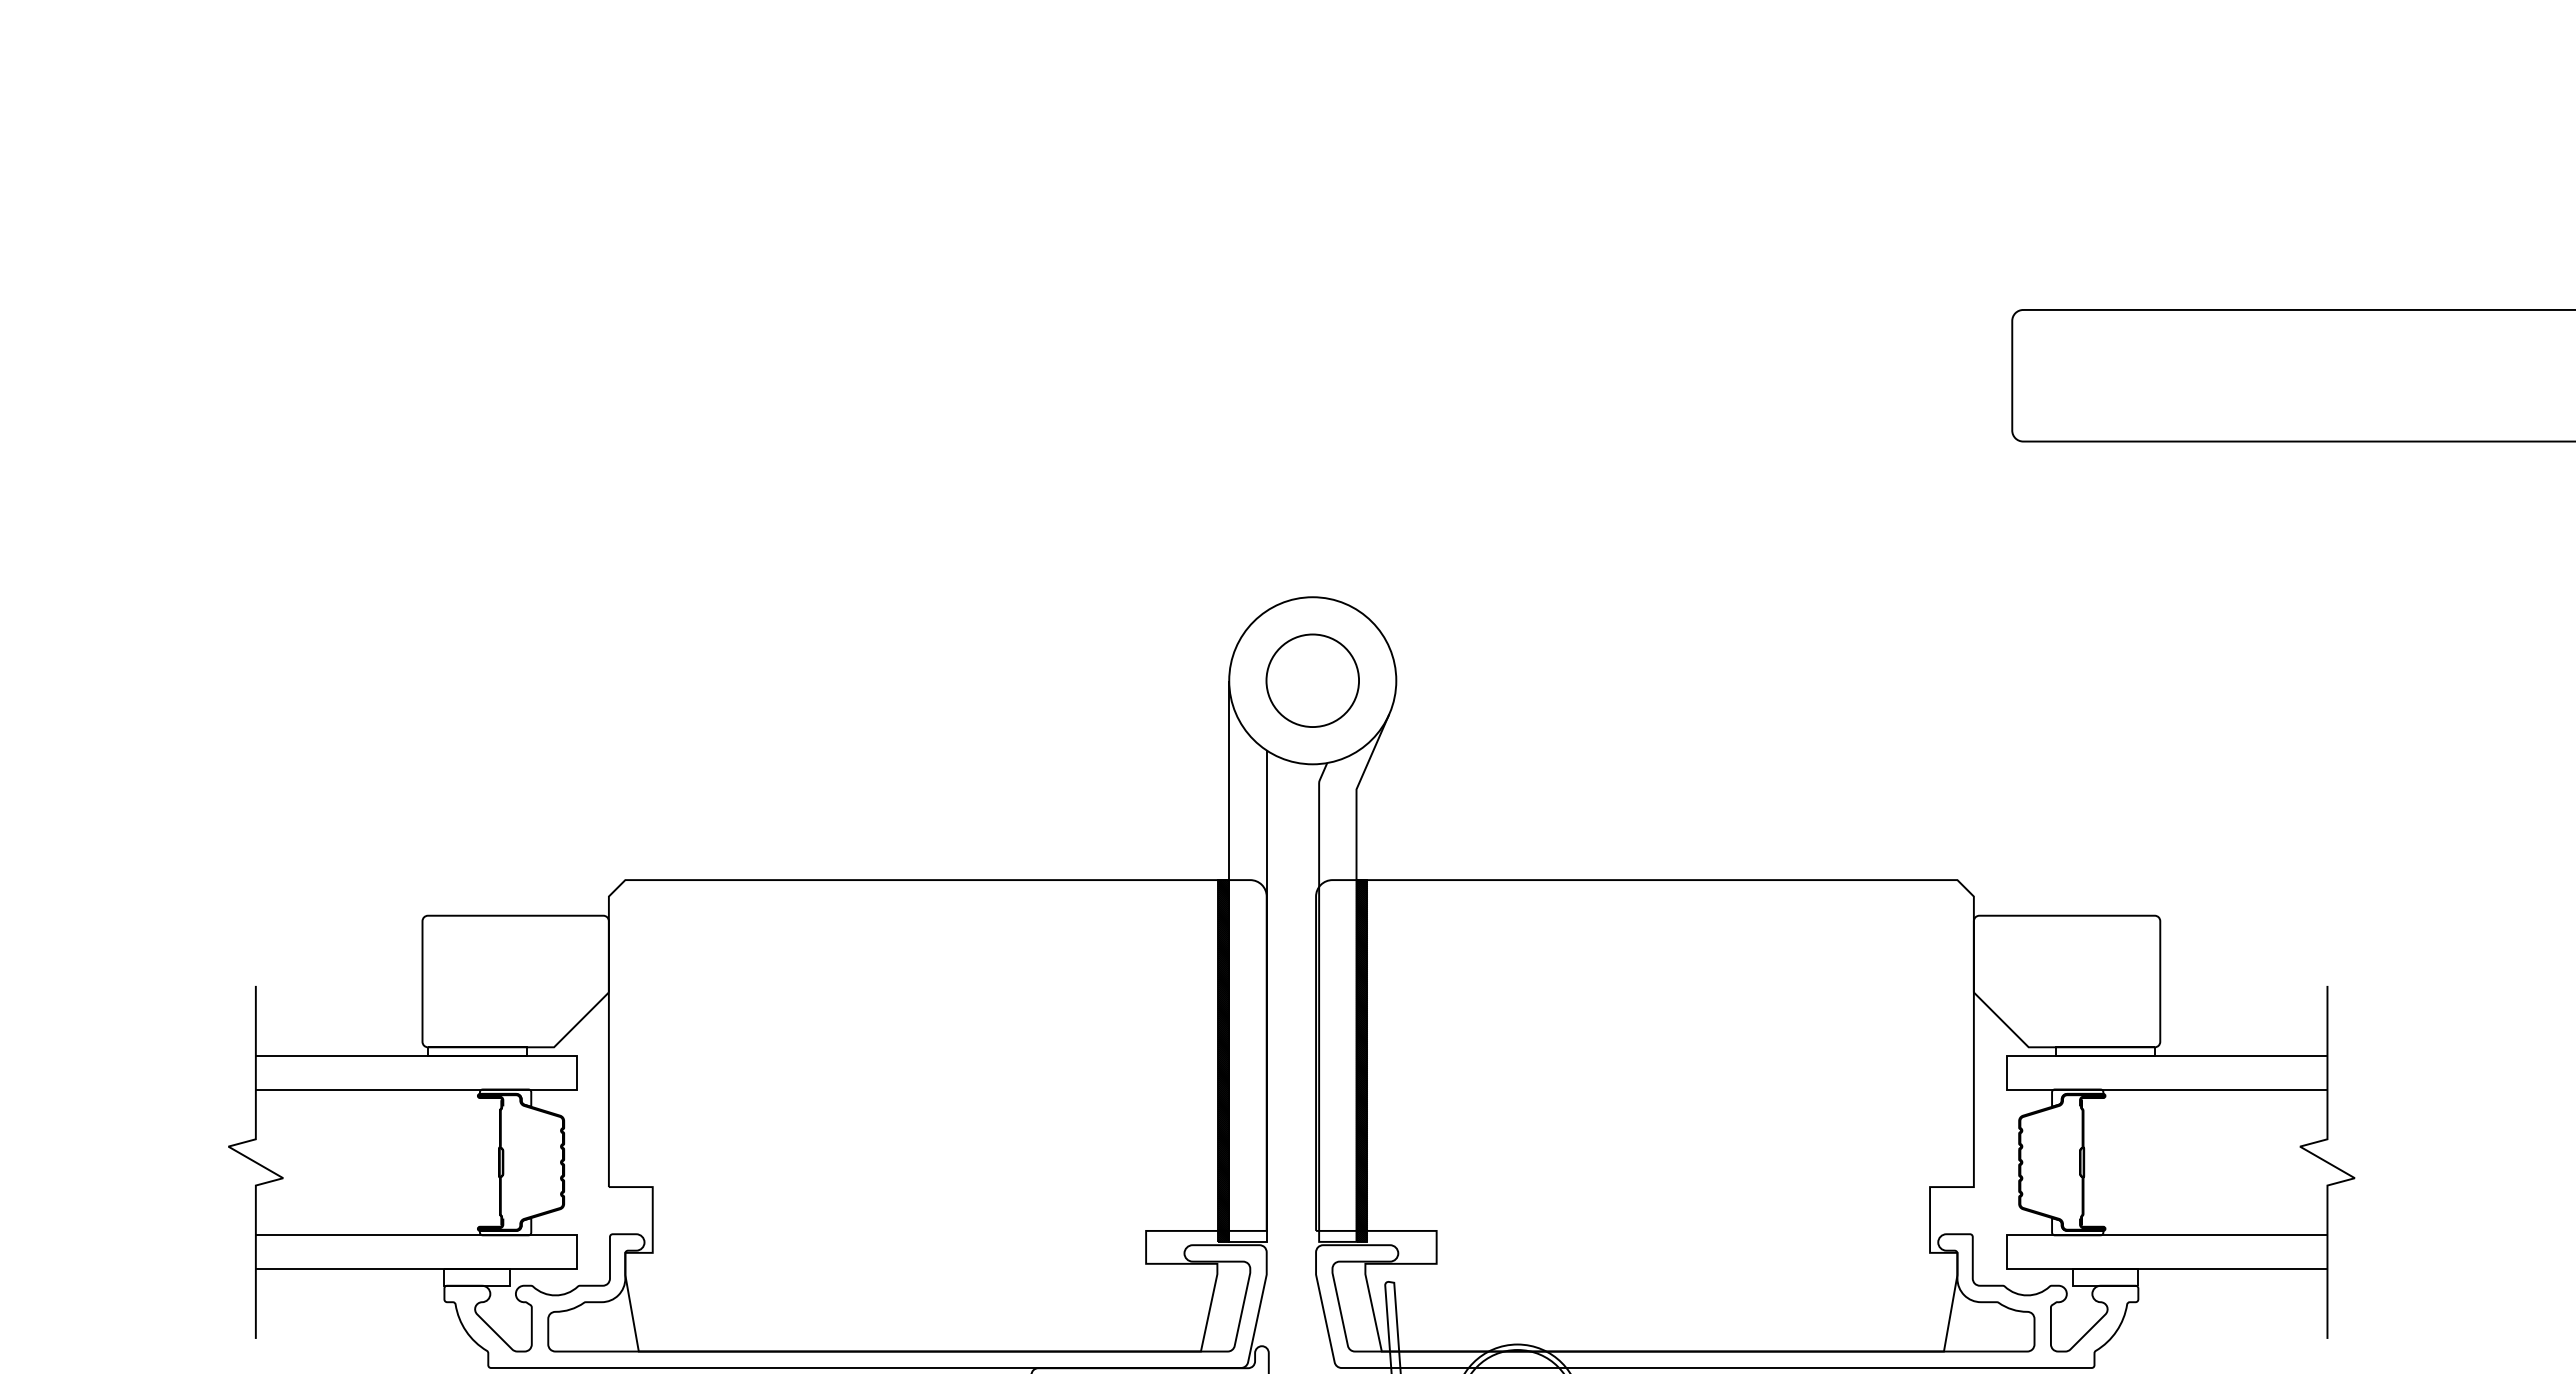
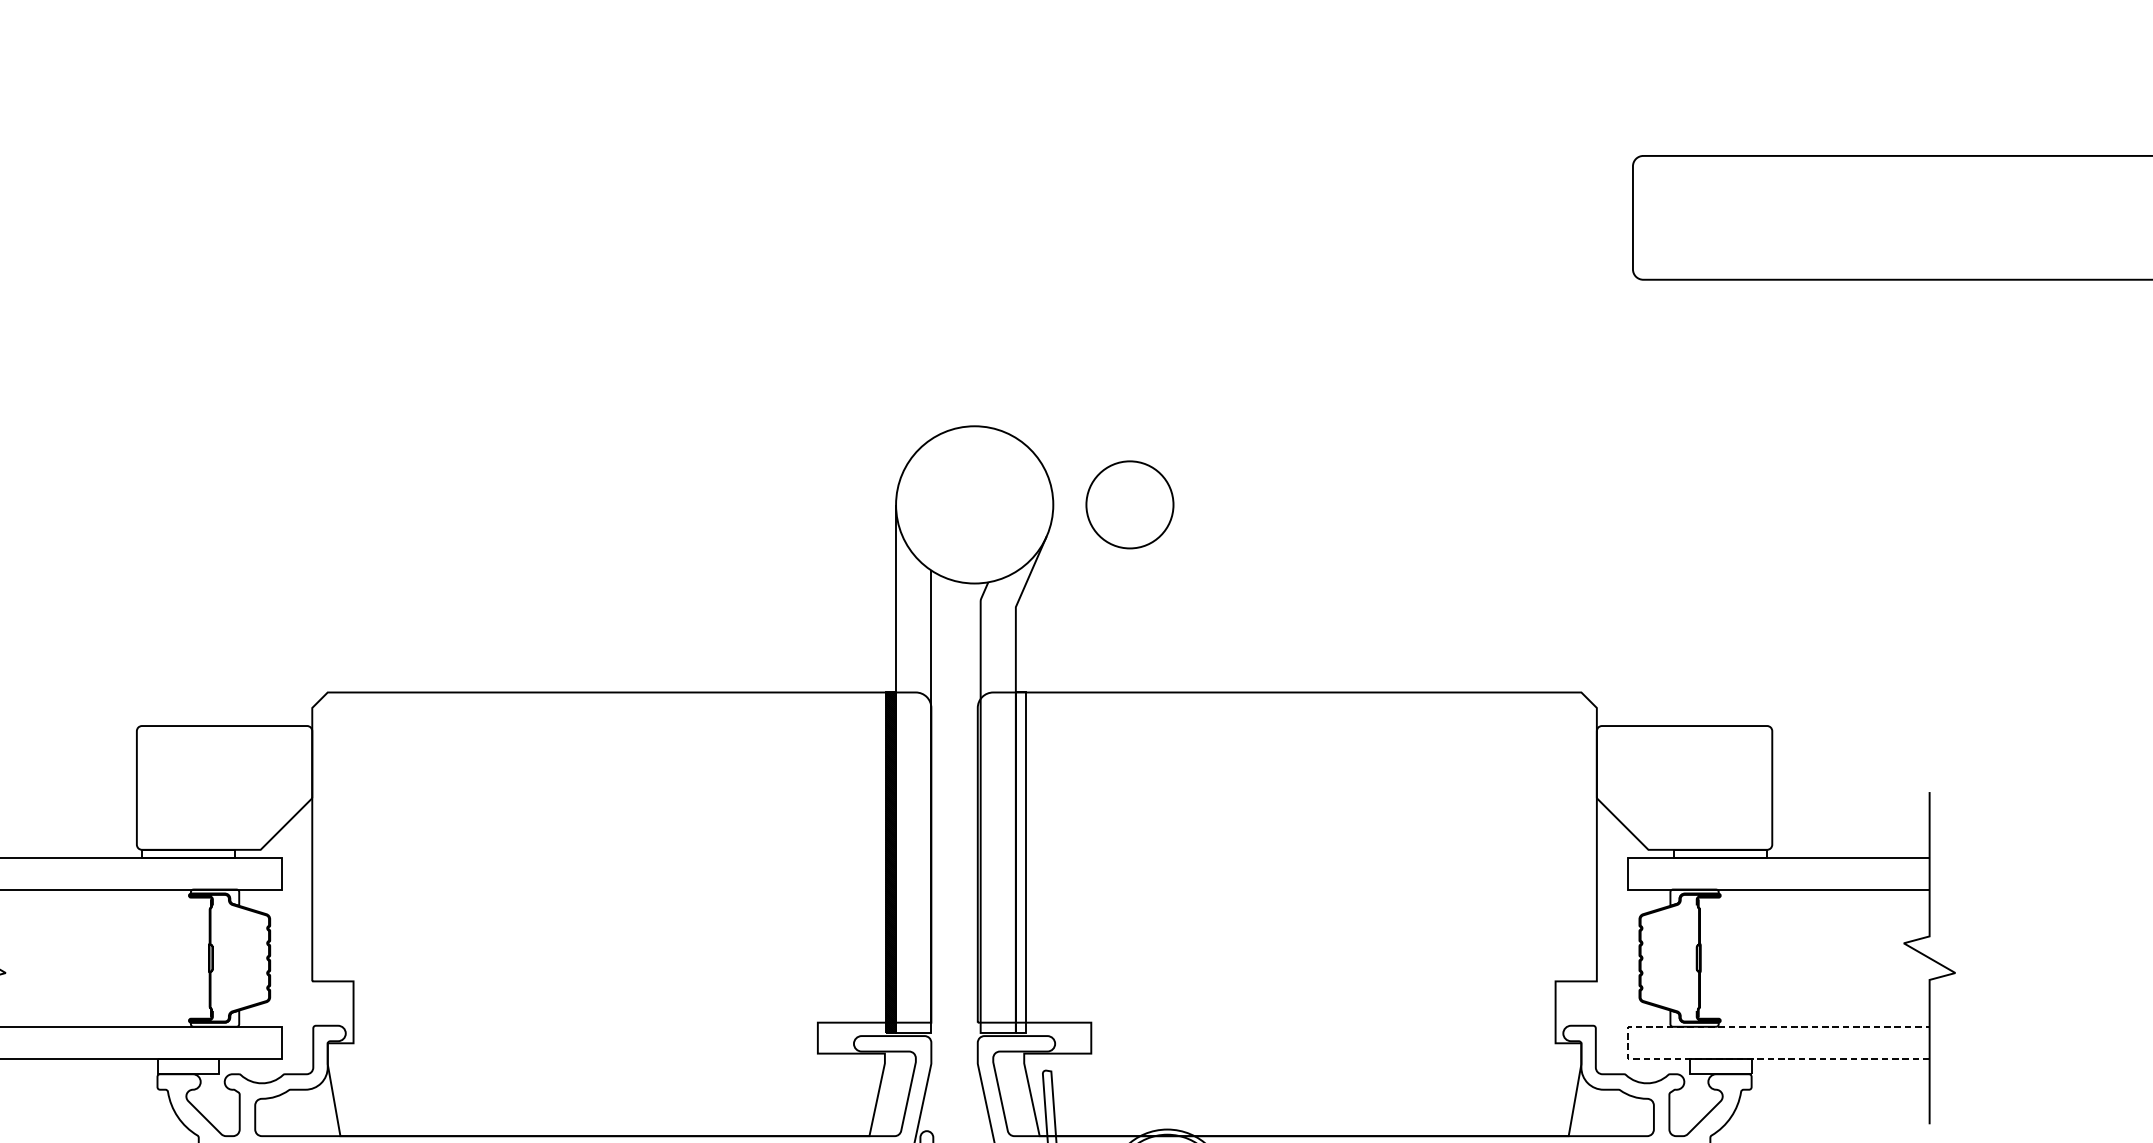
circle: (1312, 680) -> (1129, 504), moved
hatch: (1361, 1060) -> (1020, 862), removed
line: (2006, 1252) -> (1627, 1042), solid -> dashed

